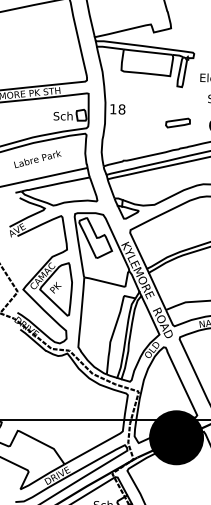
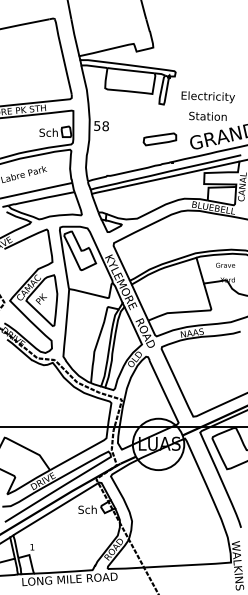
text: (113, 108) -> (97, 125), 18 -> 58
part: (177, 123) -> (159, 139), size x1.4
fill: (176, 437) -> (158, 444), removed

